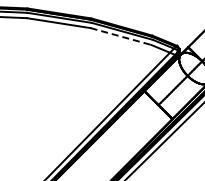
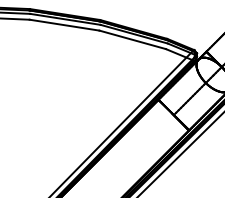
line: (120, 36) -> (132, 39), dashed -> solid

